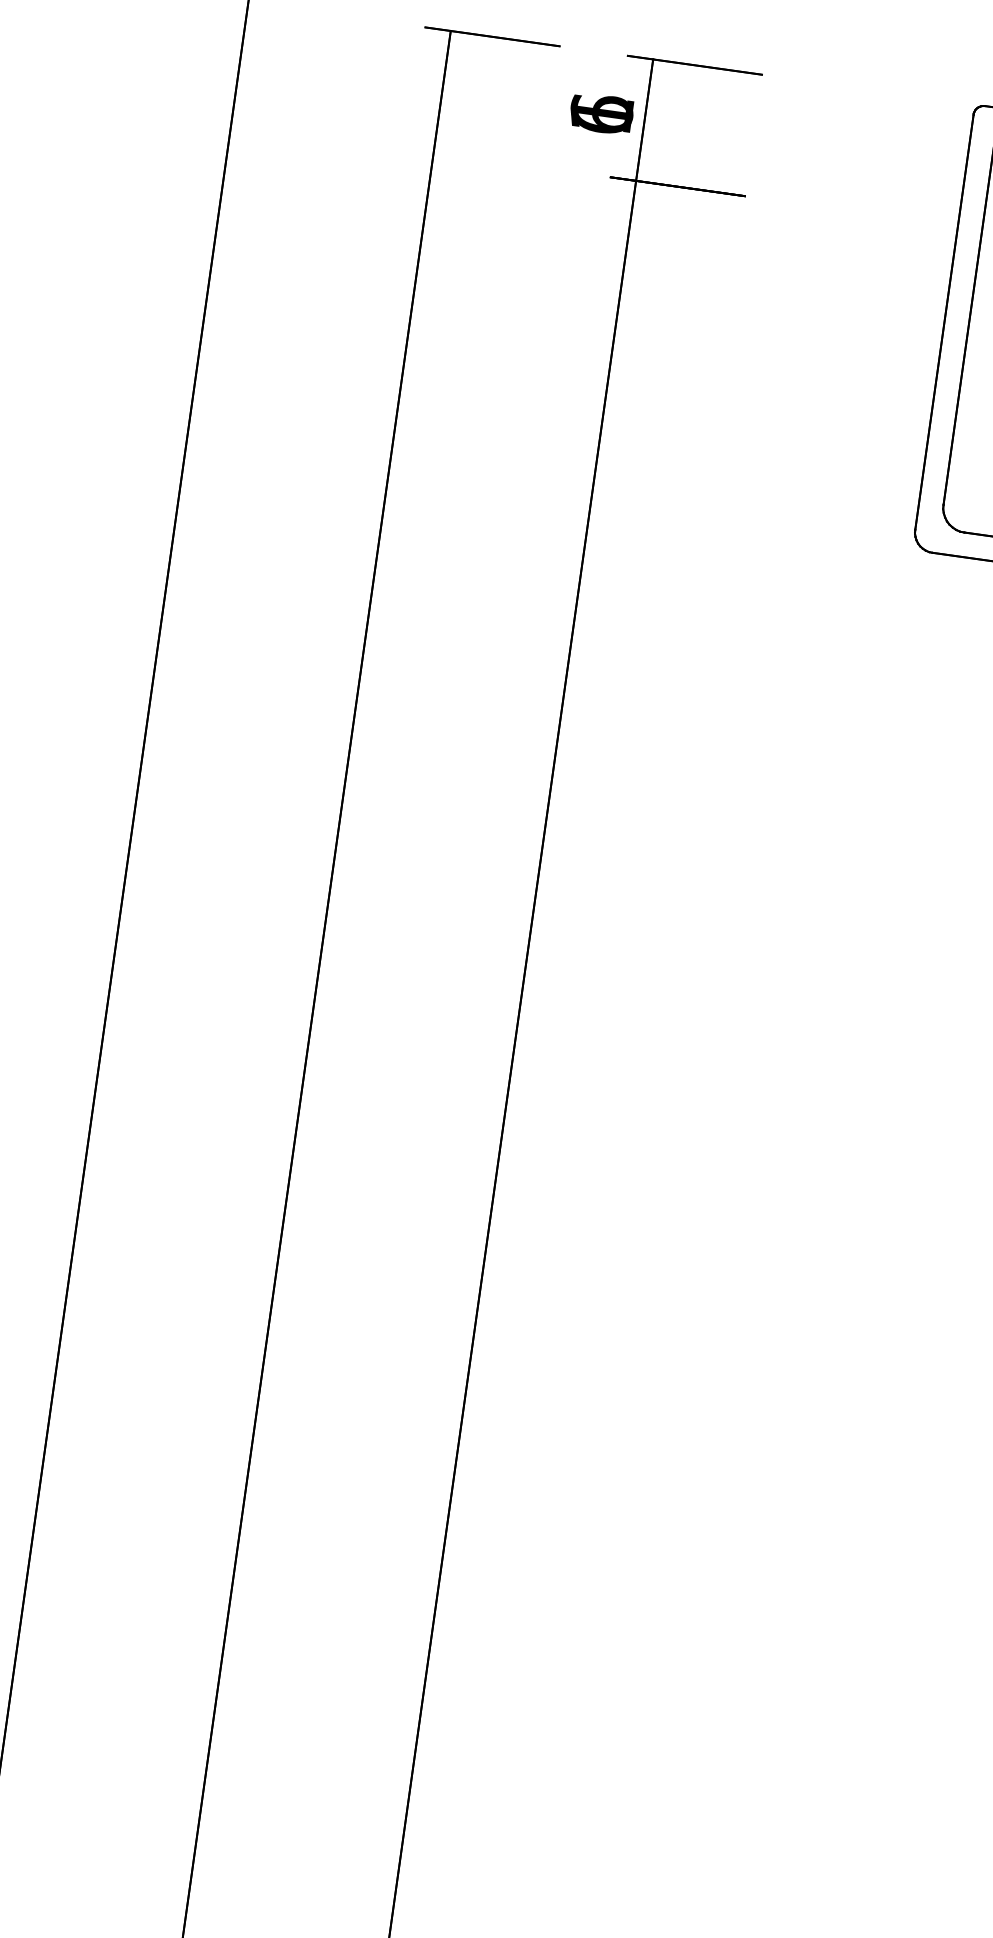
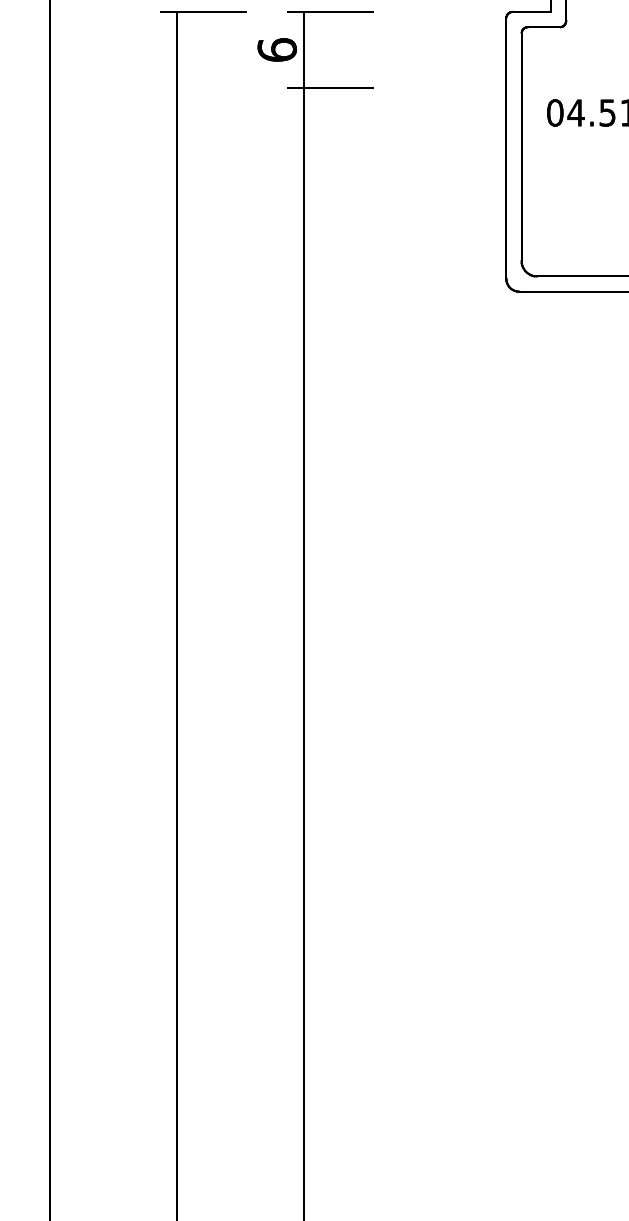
text: (600, 113) -> (276, 49), 1 -> 6

